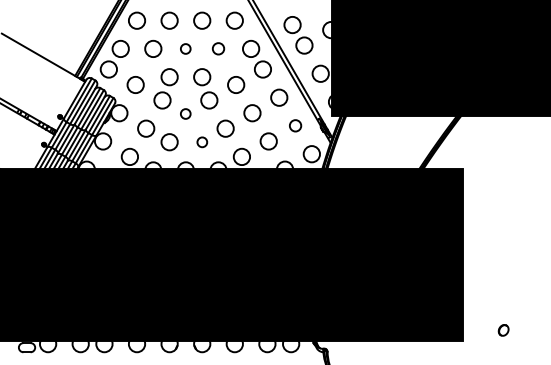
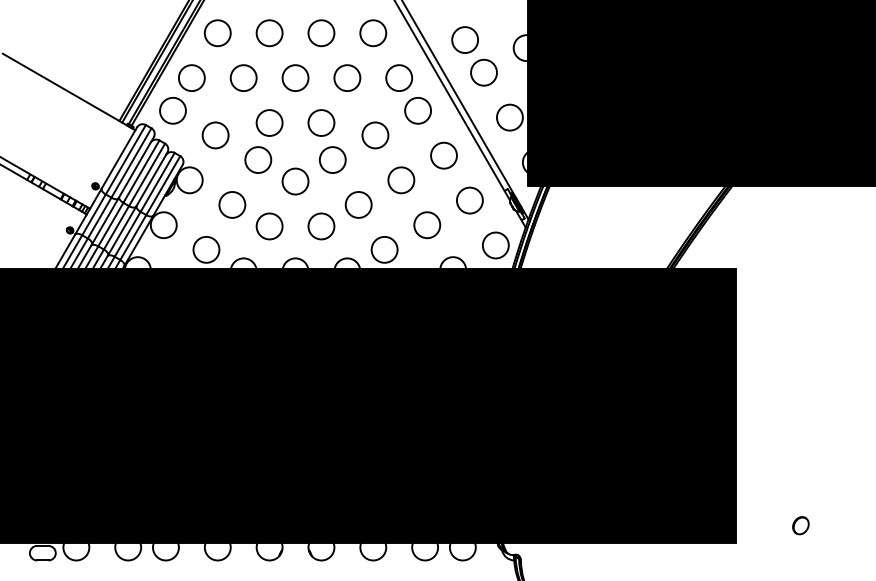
circle: (185, 48) -> (294, 77), size x1.67
circle: (218, 48) -> (347, 77), size x1.43
circle: (185, 113) -> (294, 180), size x1.67
circle: (295, 125) -> (469, 199), size x1.43
circle: (202, 142) -> (321, 226), size x1.67

